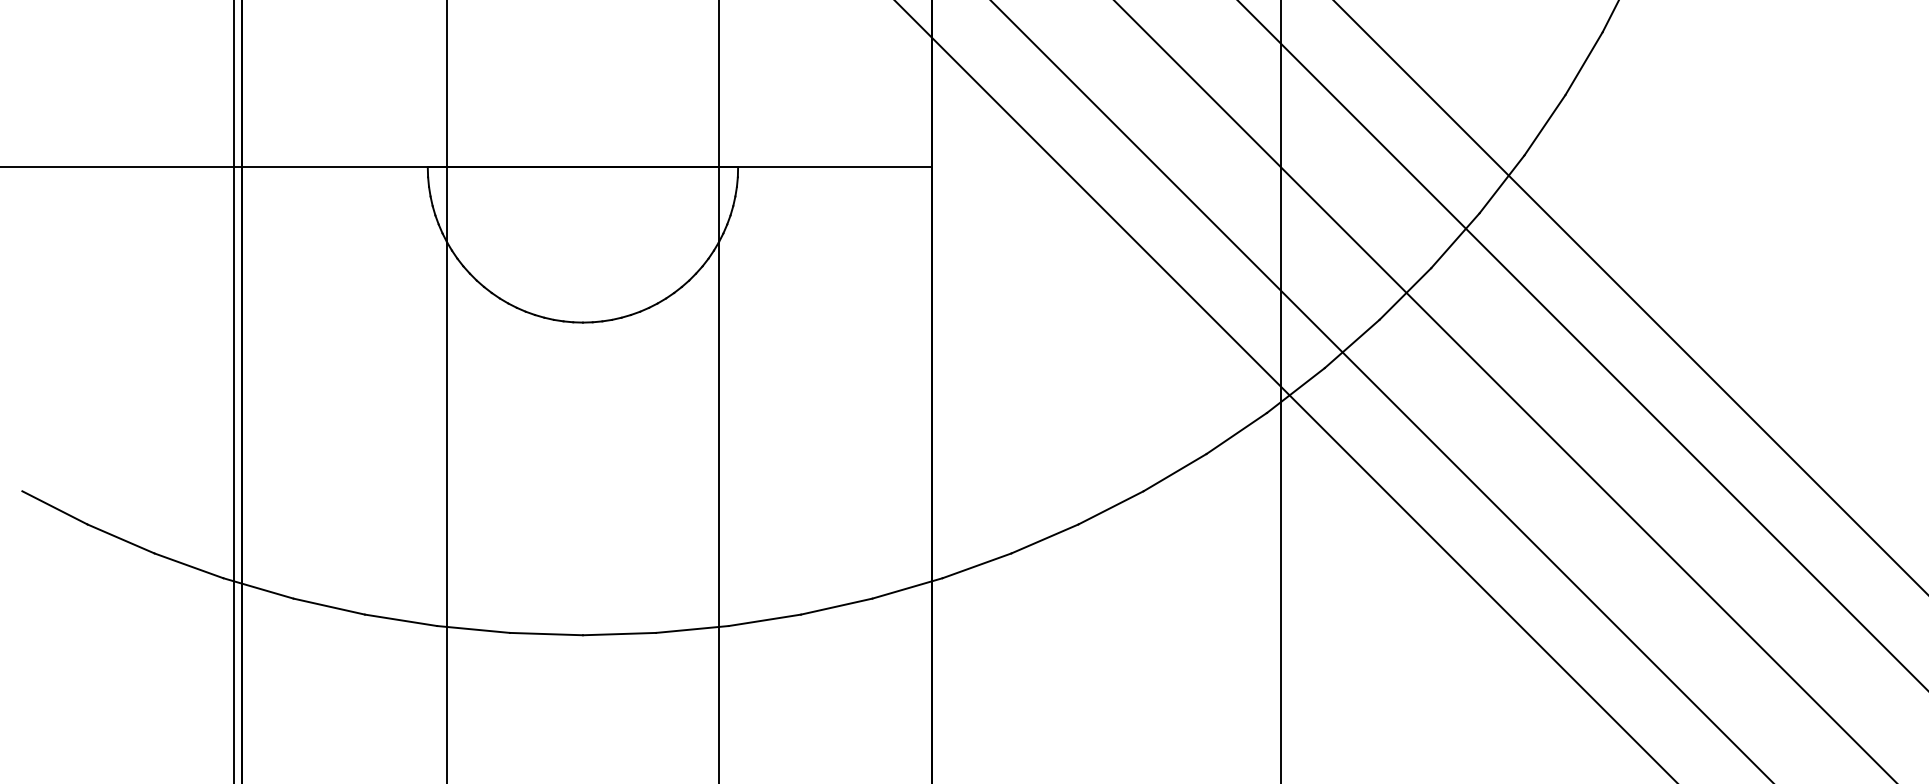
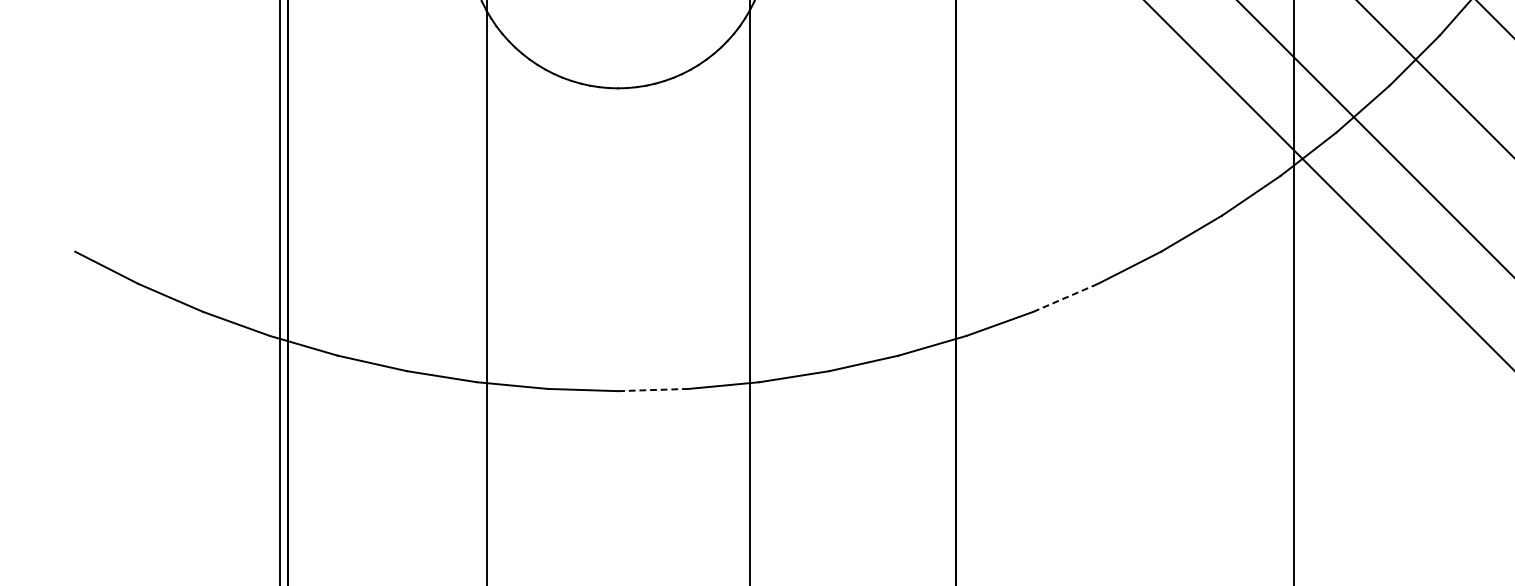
line: (1044, 538) -> (1065, 297), solid -> dashed
line: (619, 634) -> (653, 390), solid -> dashed

